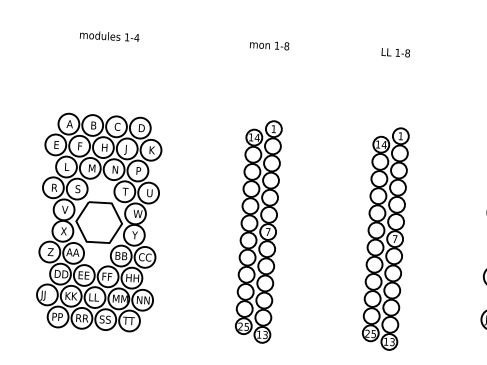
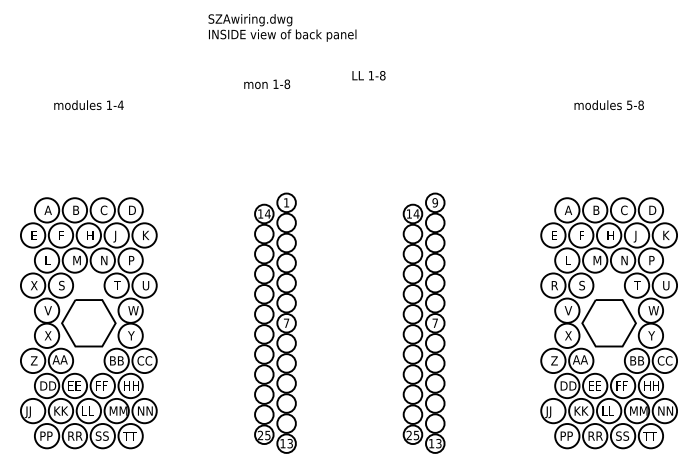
text: (269, 44) -> (267, 83), moved
text: (395, 52) -> (368, 75), moved
text: (400, 135) -> (434, 202), 1 -> 9
text: (54, 187) -> (34, 285), R -> X

